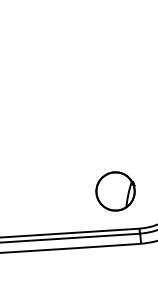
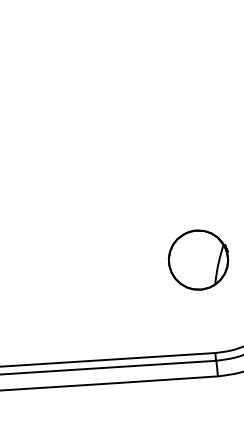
part: (115, 191) -> (198, 260), moved

